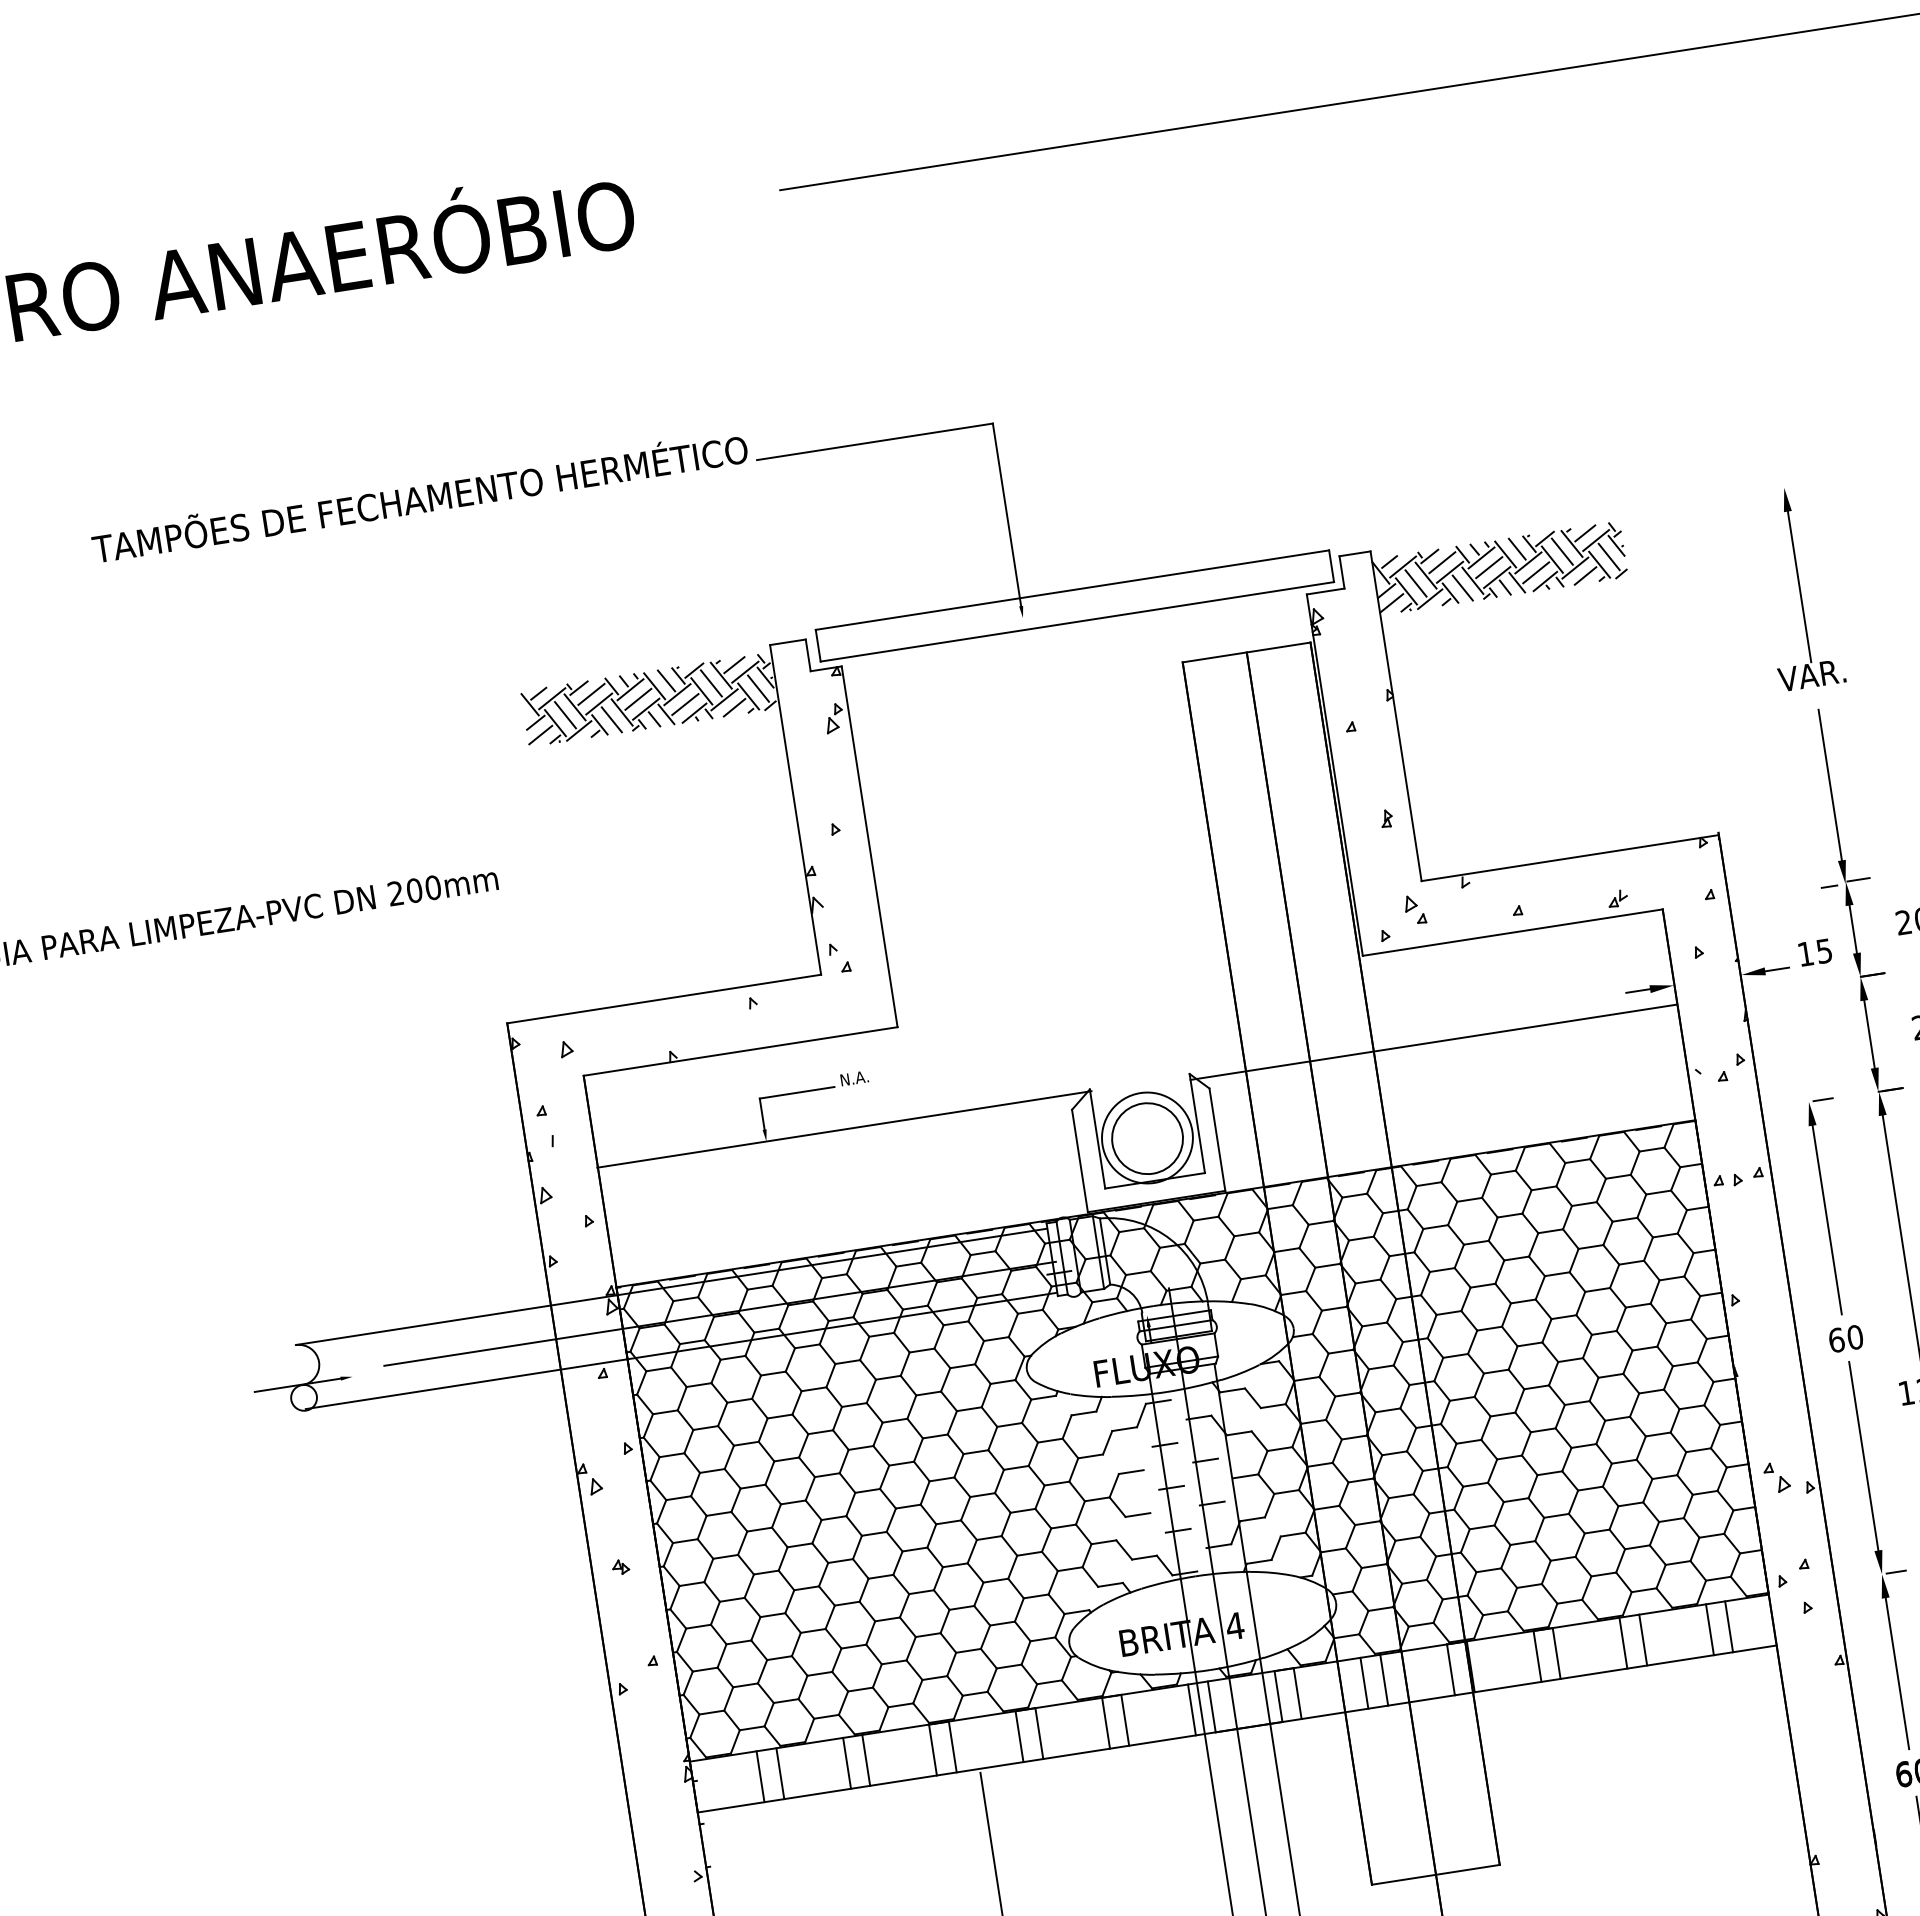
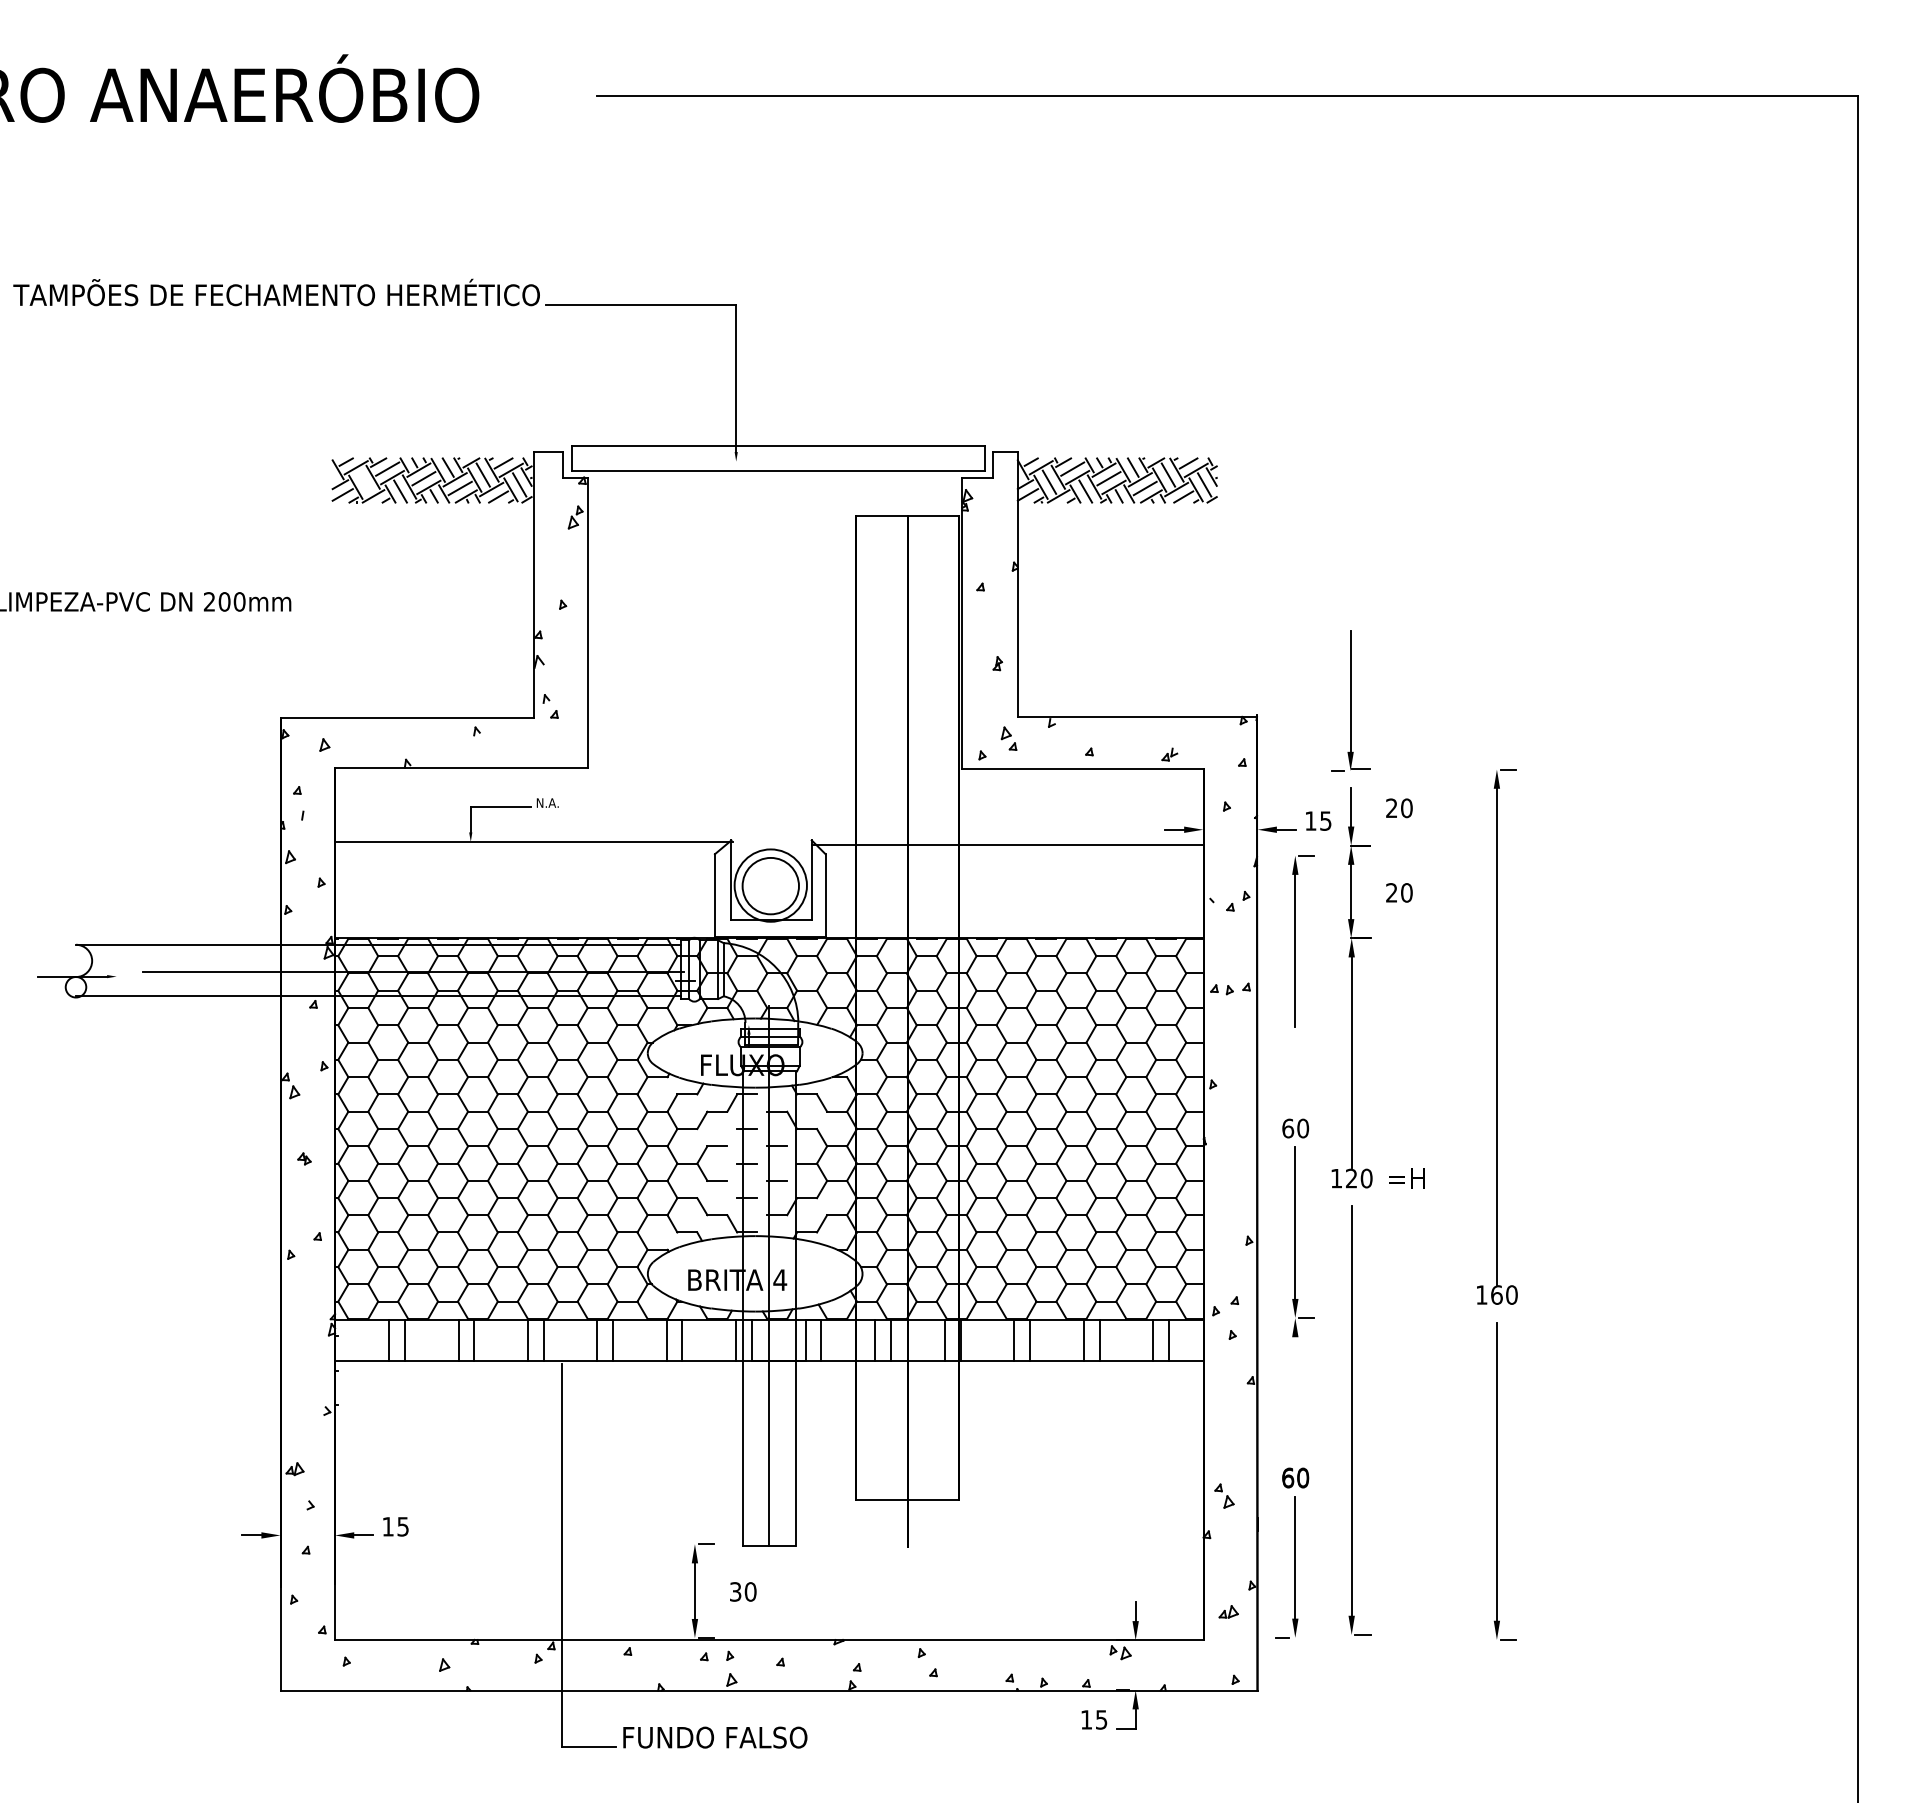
part: (1798, 588) -> (1349, 532), removed
line: (565, 714) -> (364, 481), removed
fill: (1846, 893) -> (1350, 778), removed
part: (1825, 1208) -> (1295, 941), moved
part: (1776, 1476) -> (1224, 1495), moved
line: (1897, 1672) -> (1295, 1397), removed

